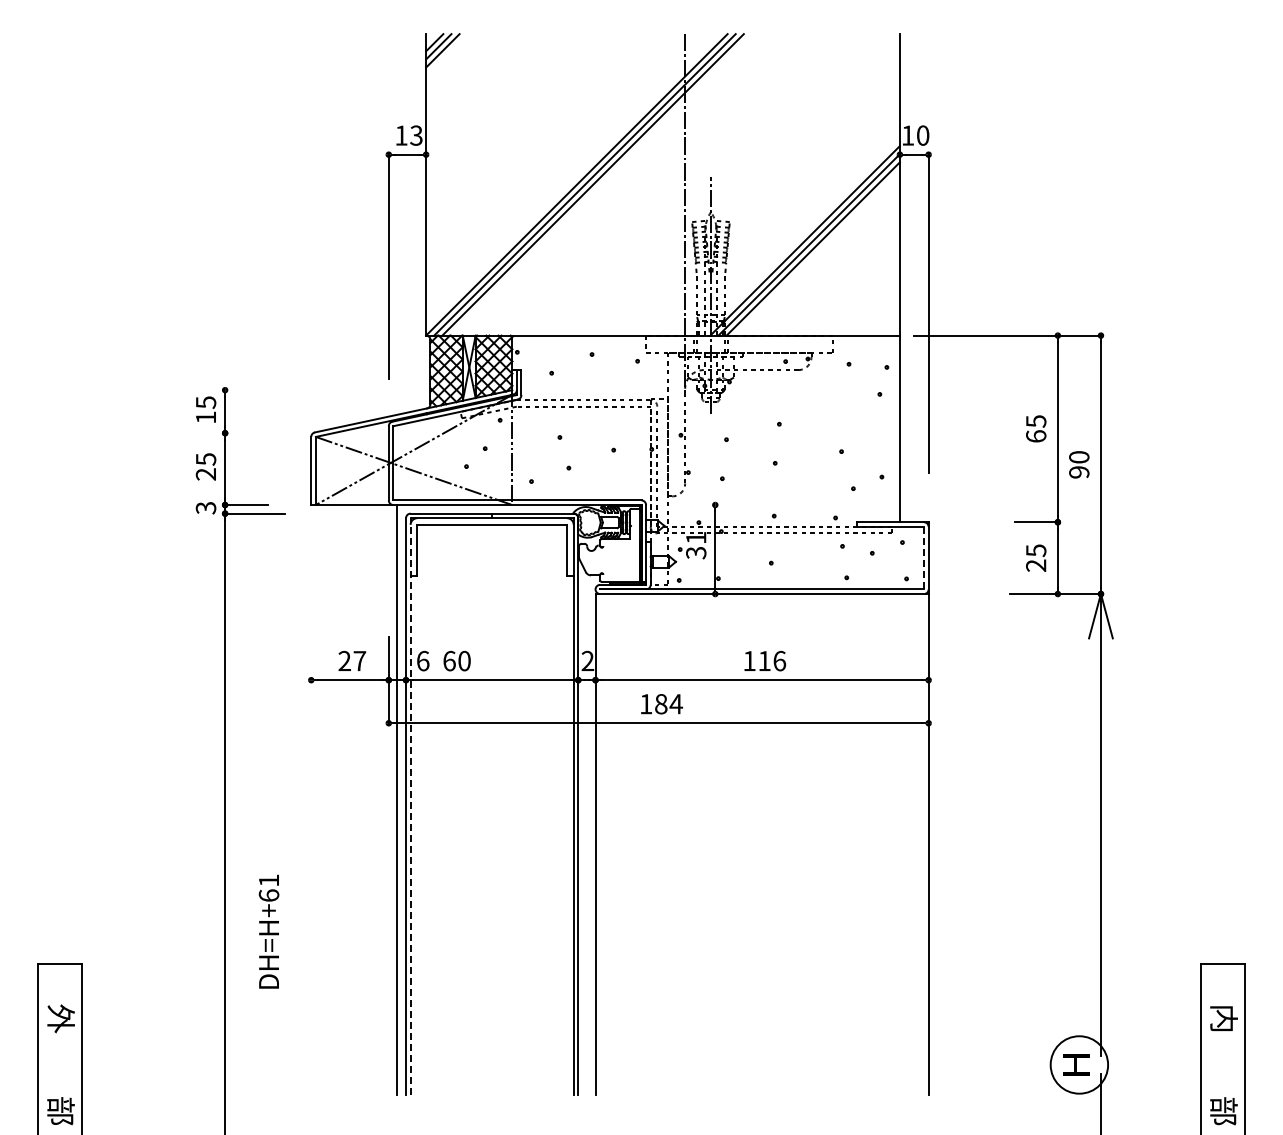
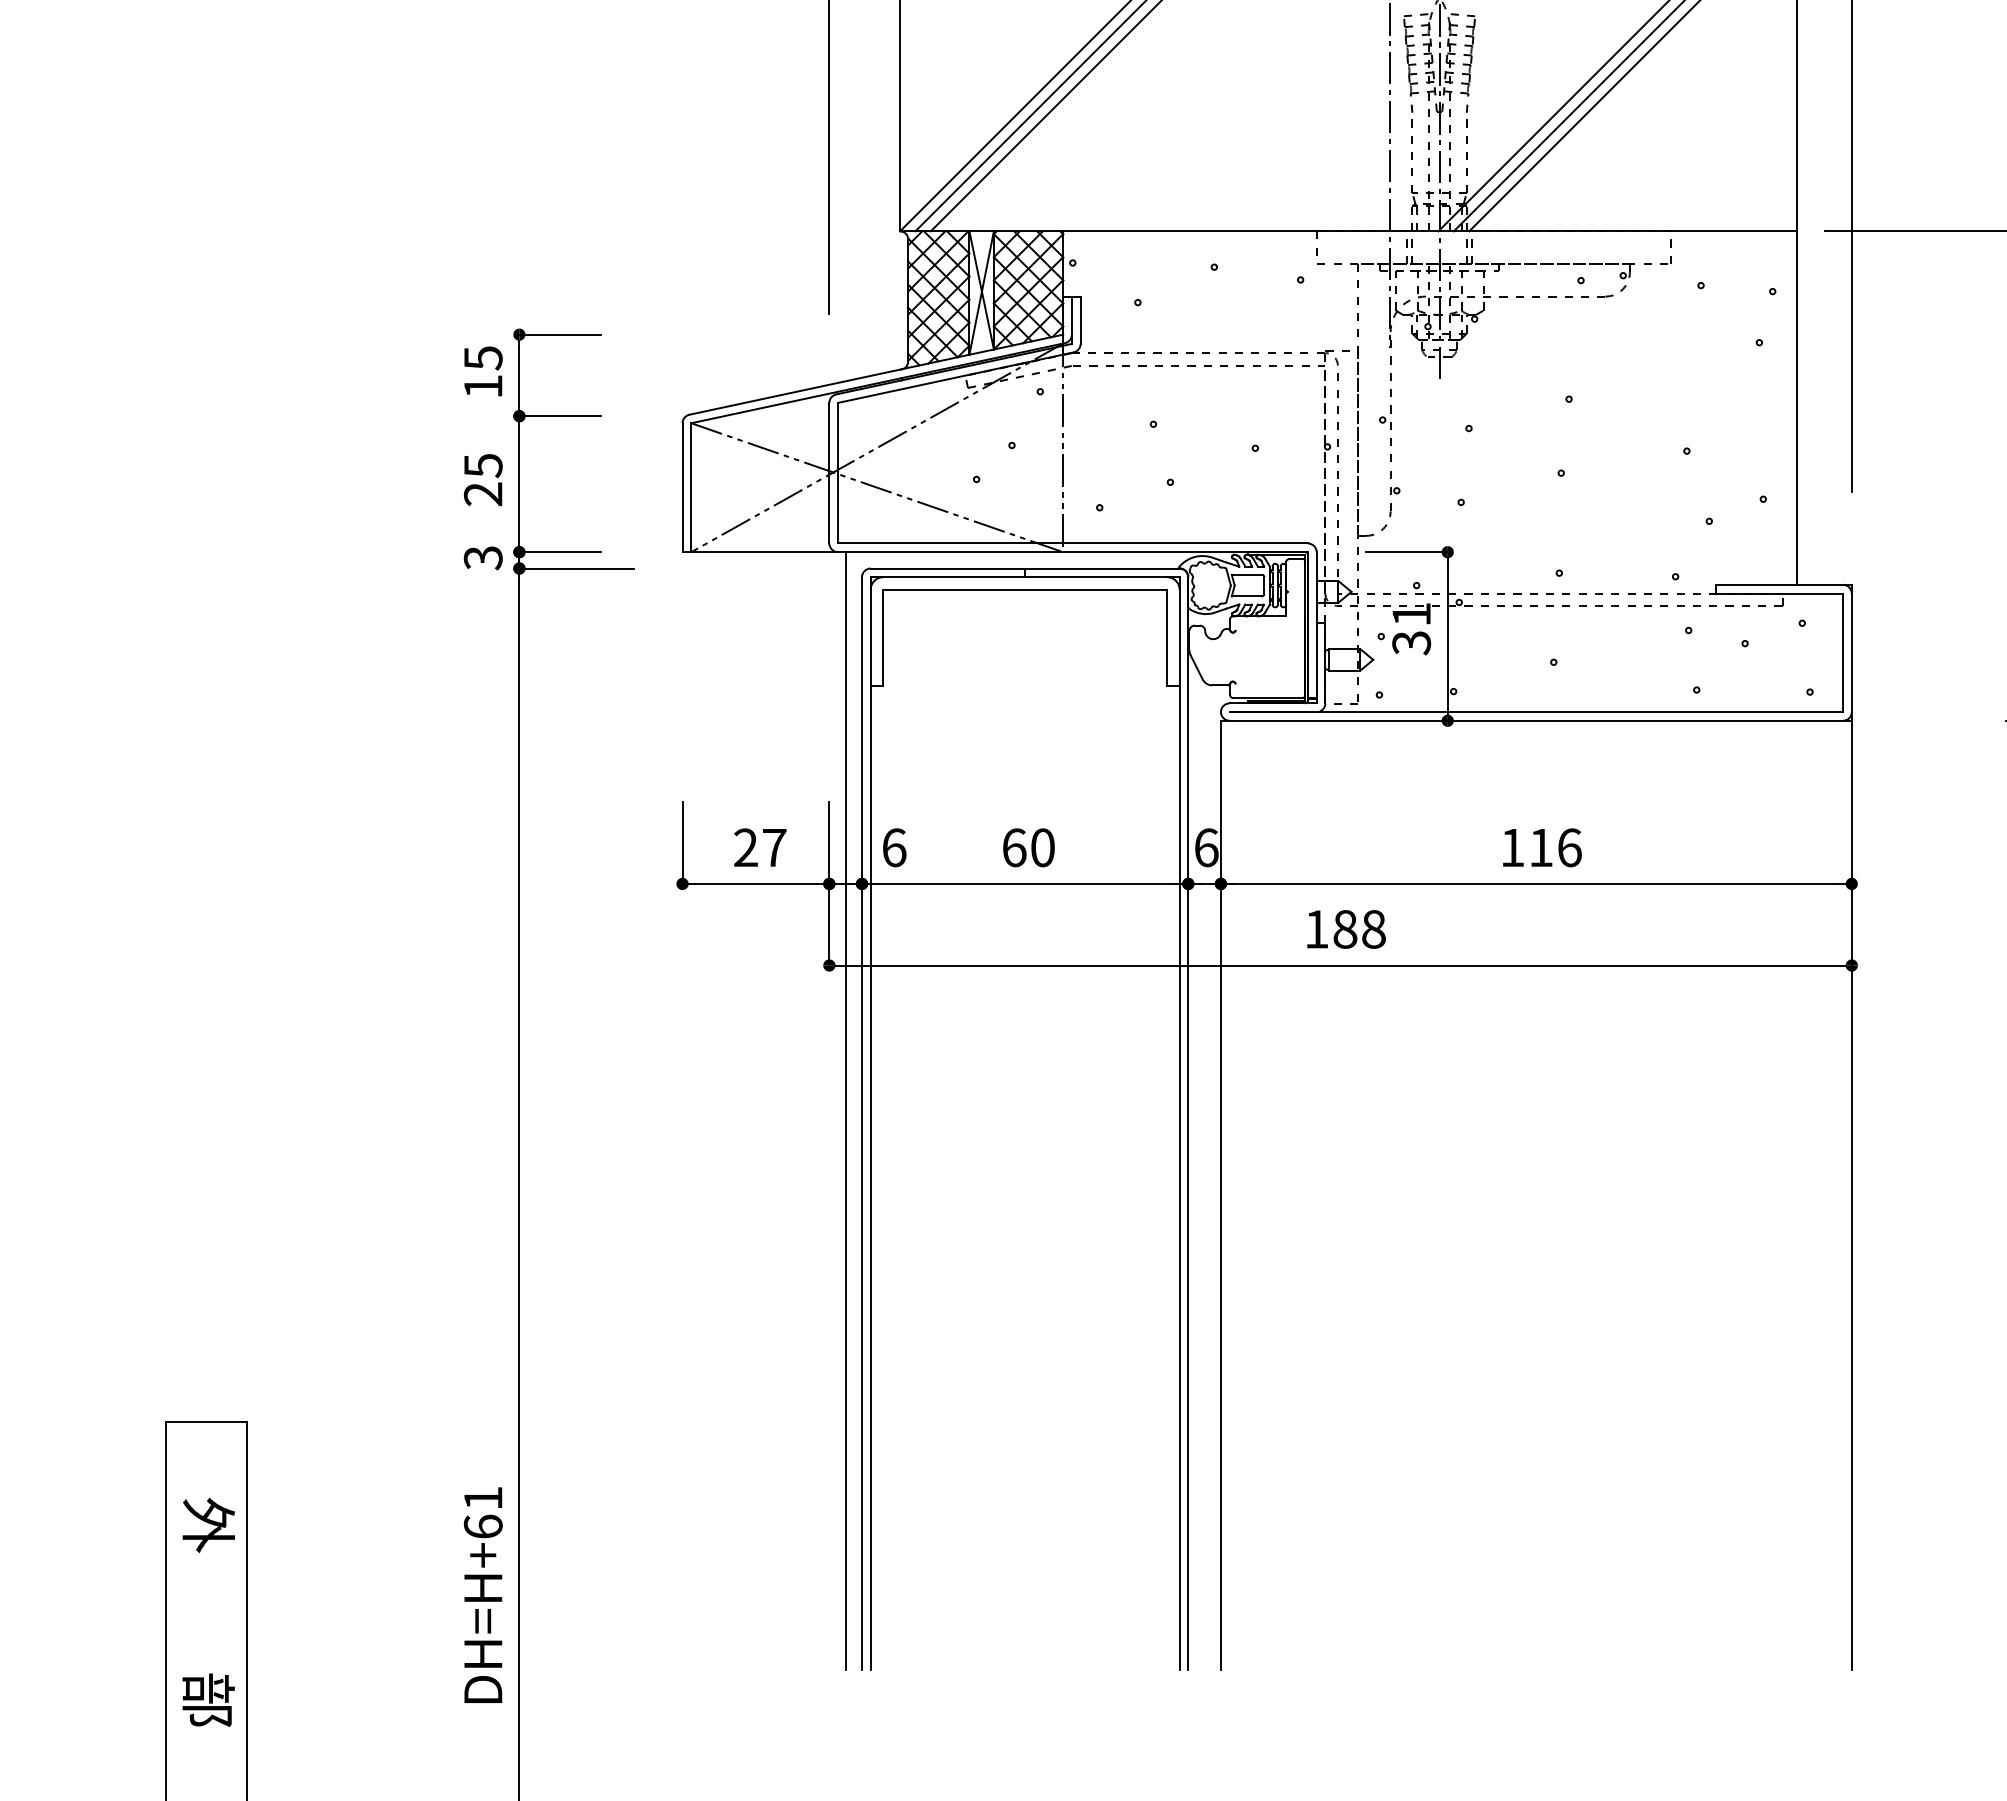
line: (246, 390) -> (559, 335), added
line: (246, 433) -> (559, 416), added
line: (693, 505) -> (1406, 553), added
line: (924, 558) -> (1843, 653), dashed -> solid
line: (311, 658) -> (682, 842), added
text: (456, 660) -> (1027, 846), moved
text: (587, 660) -> (1205, 846), 2 -> 6
text: (675, 704) -> (1372, 929), 184 -> 188
line: (410, 806) -> (870, 1123), dashed -> solid
text: (268, 931) -> (482, 1594), moved

